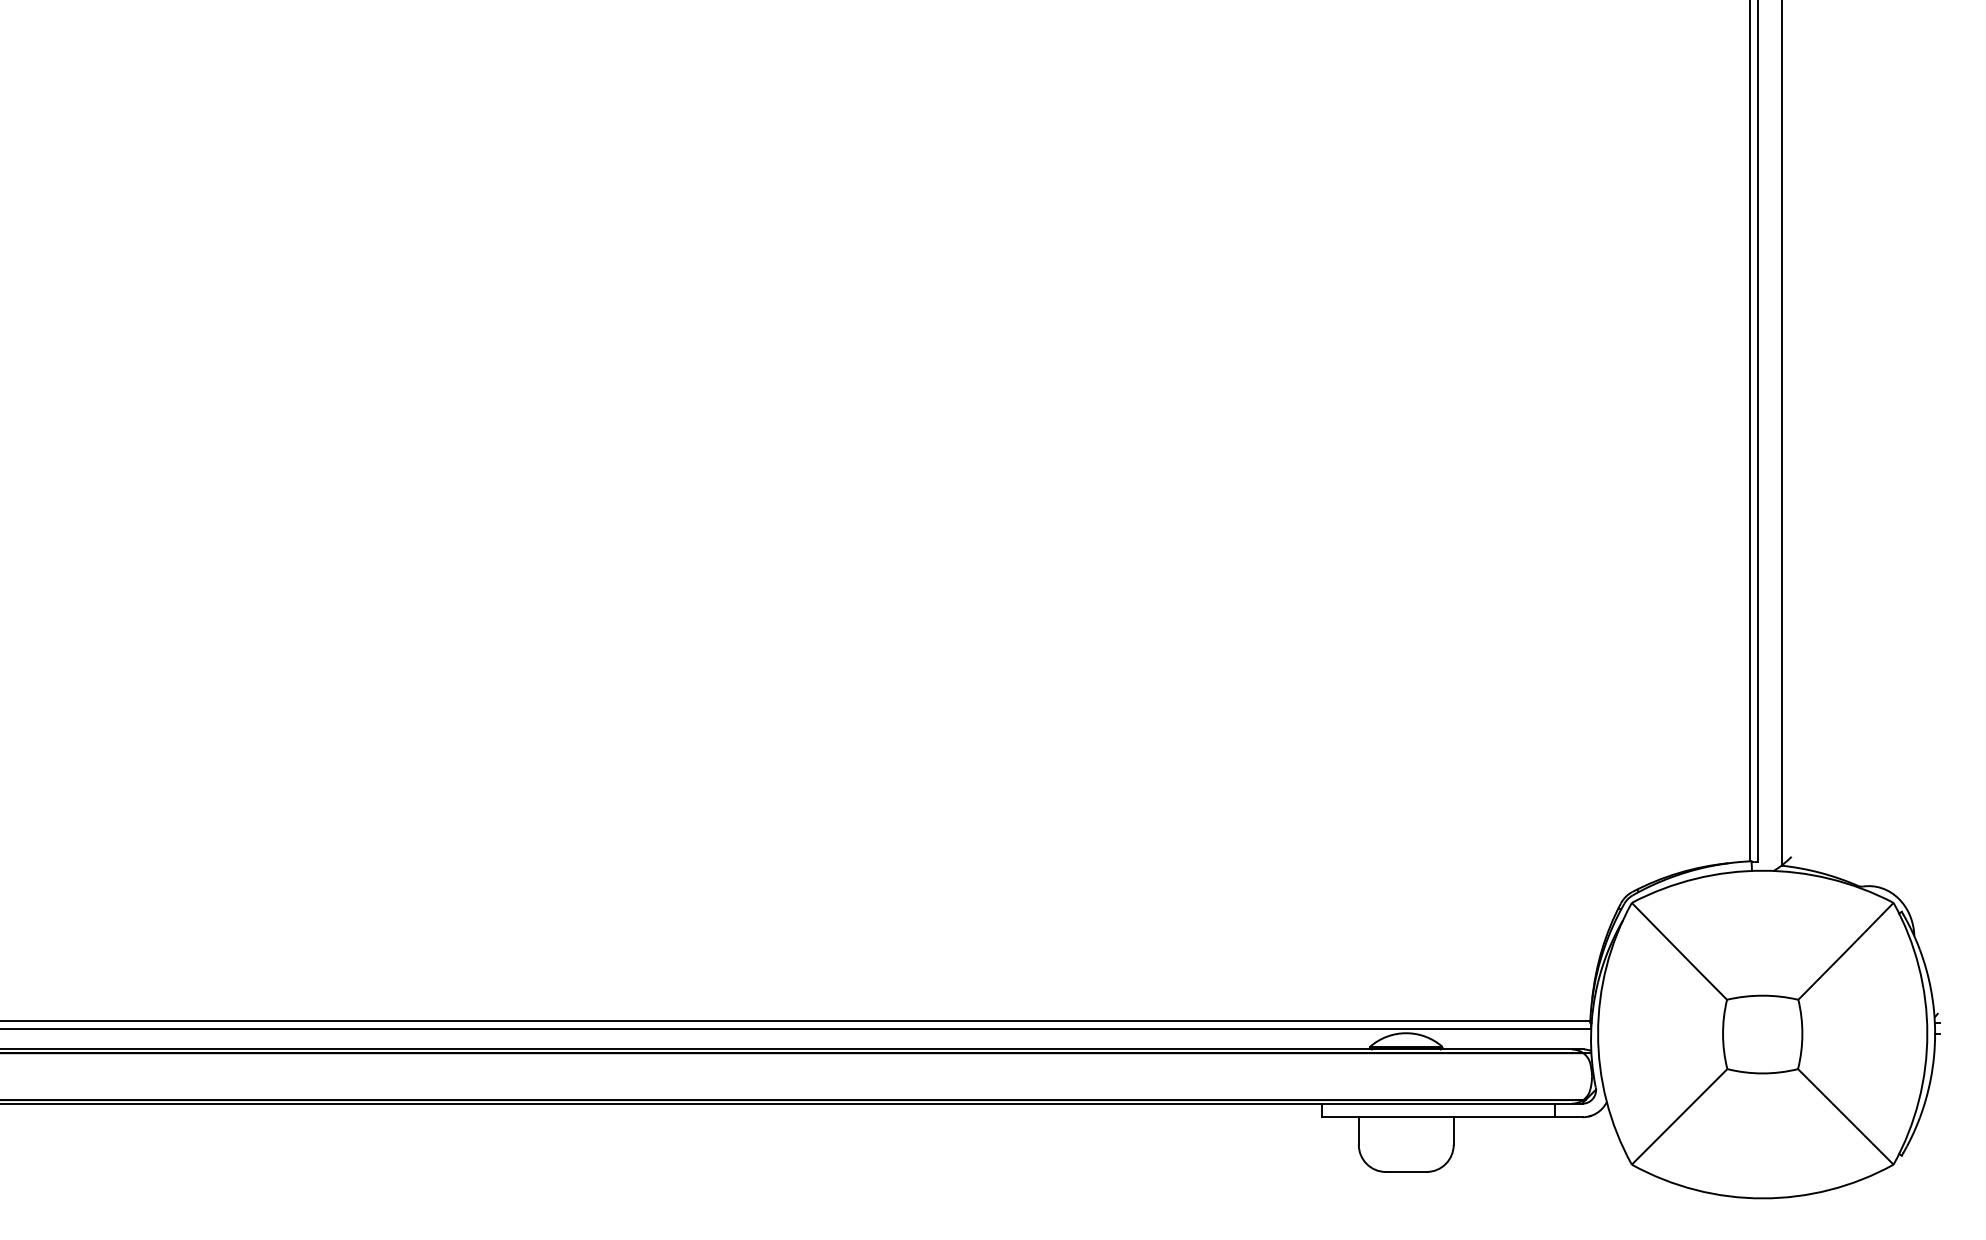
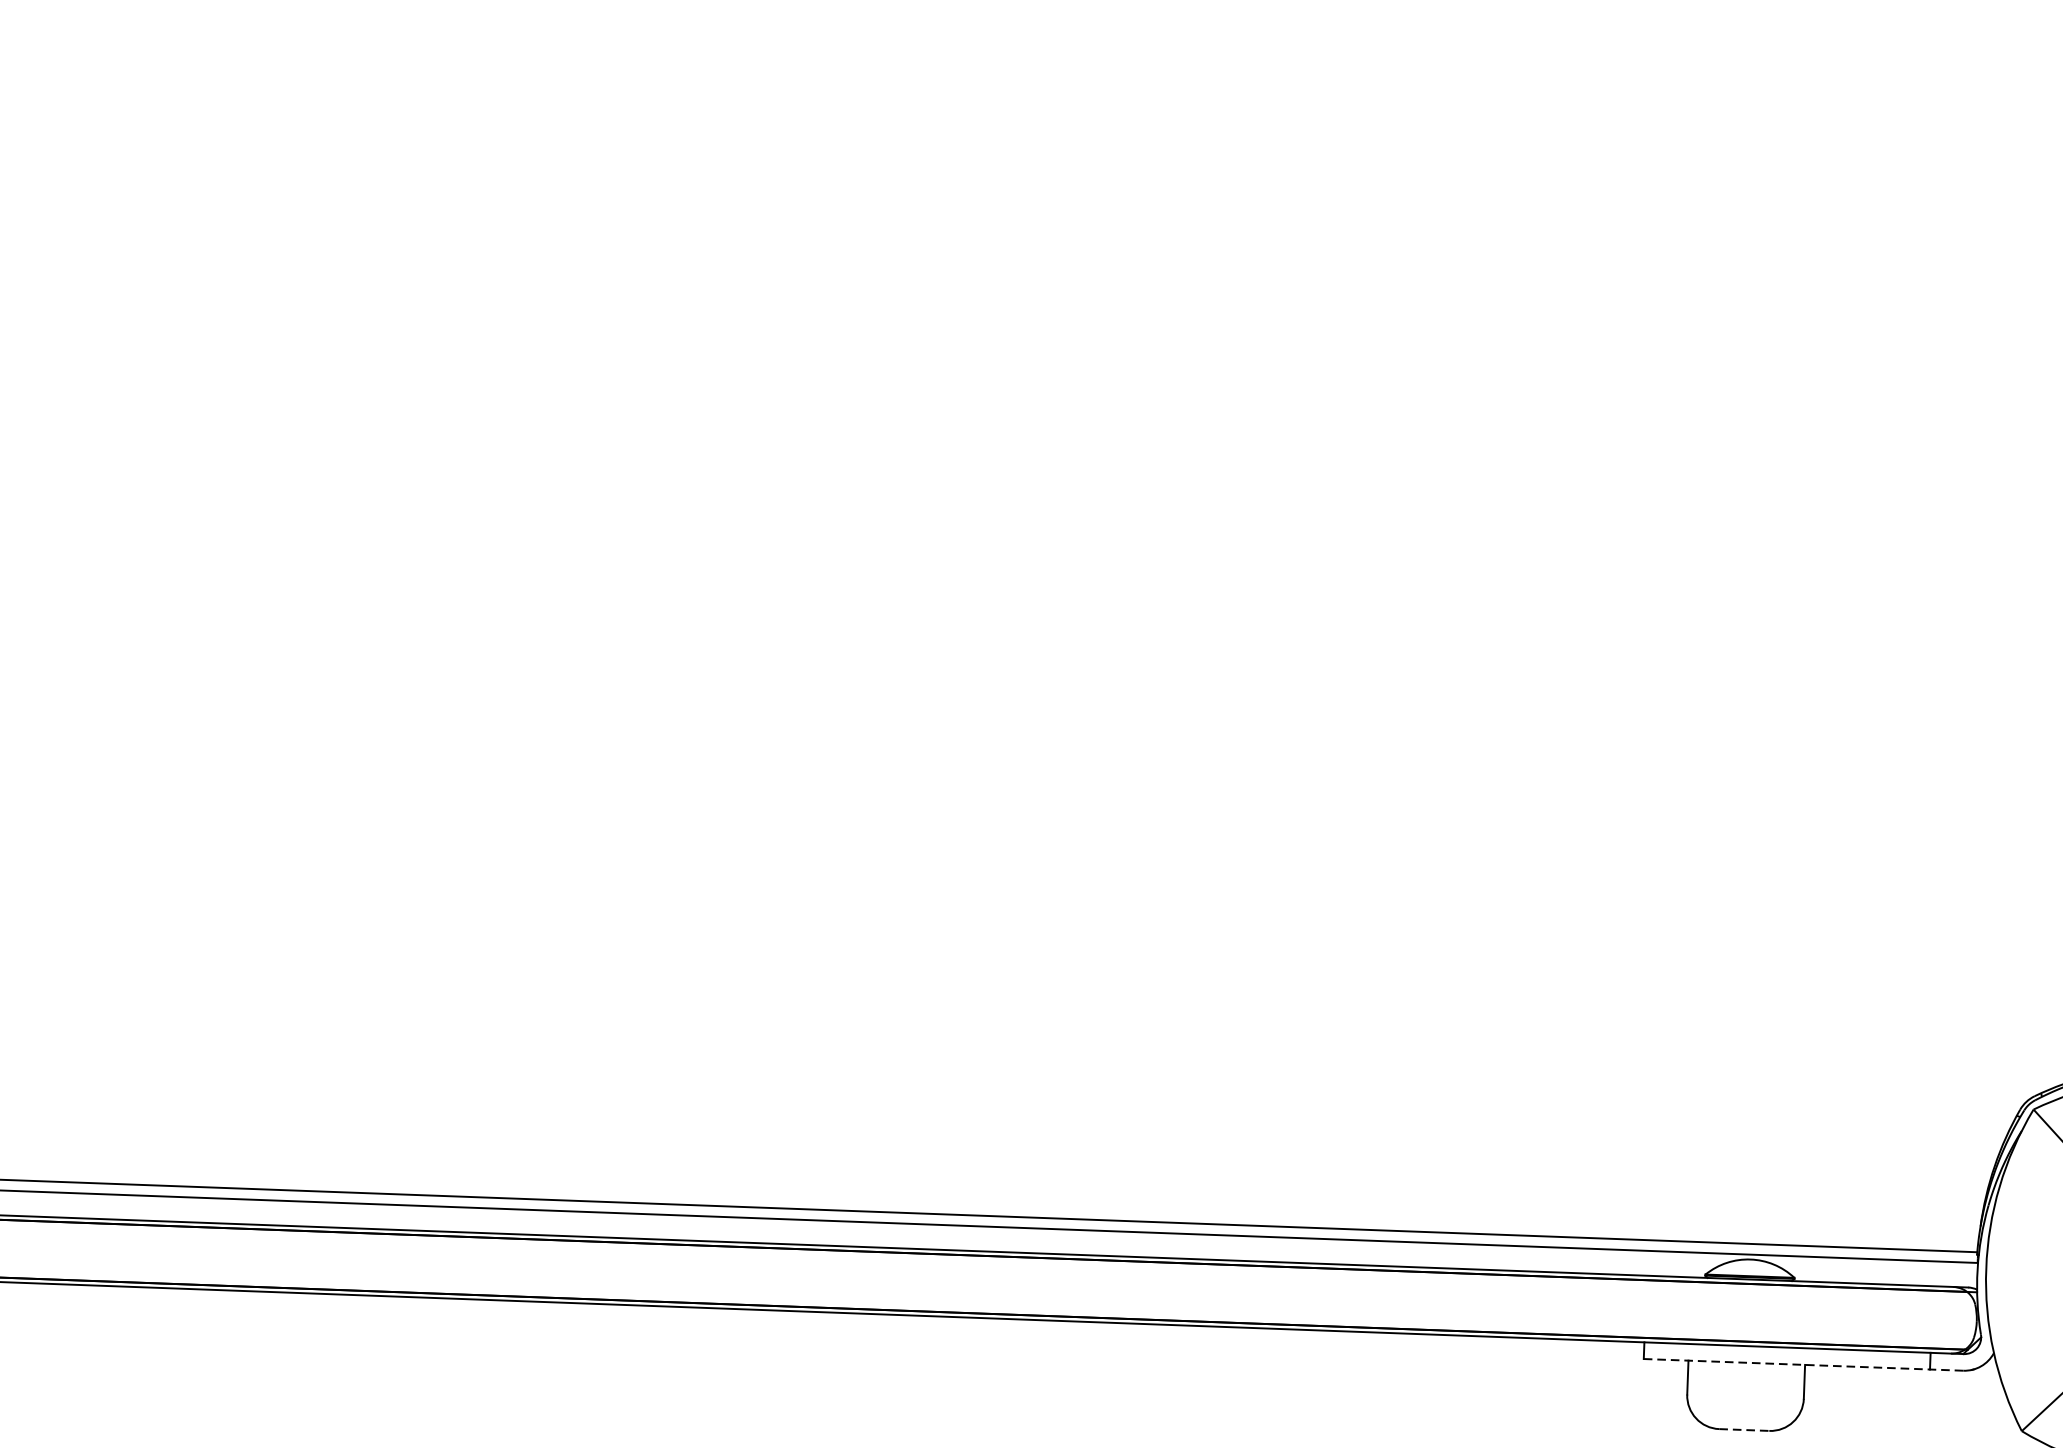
line: (1452, 1117) -> (1803, 1365), solid -> dashed
line: (1406, 1171) -> (1744, 1429), solid -> dashed

